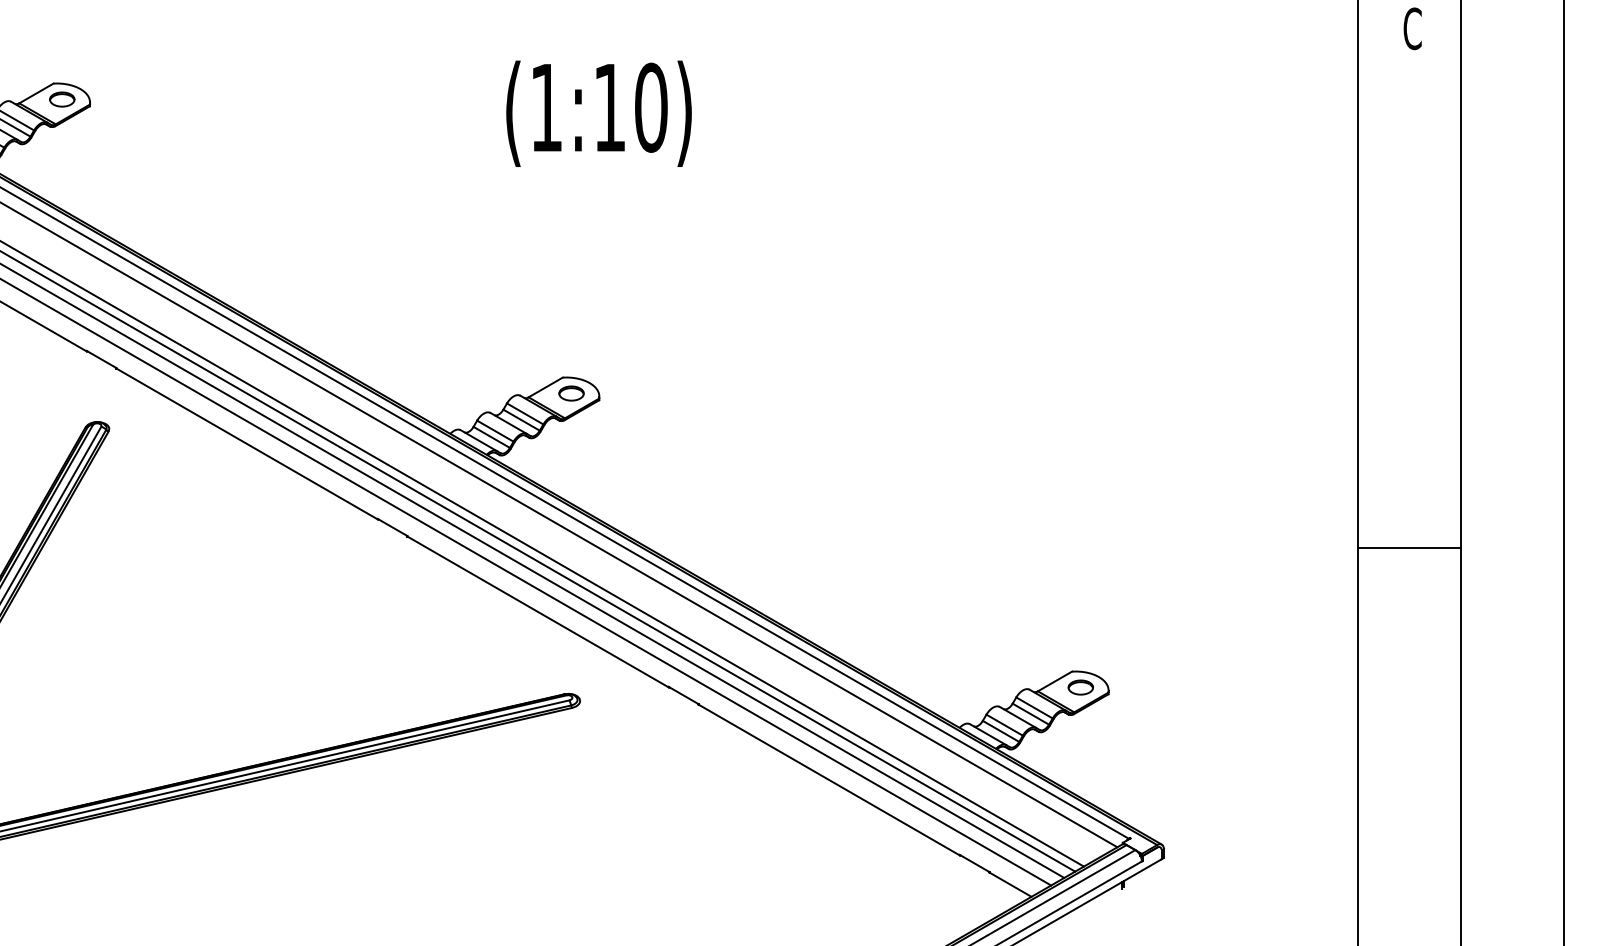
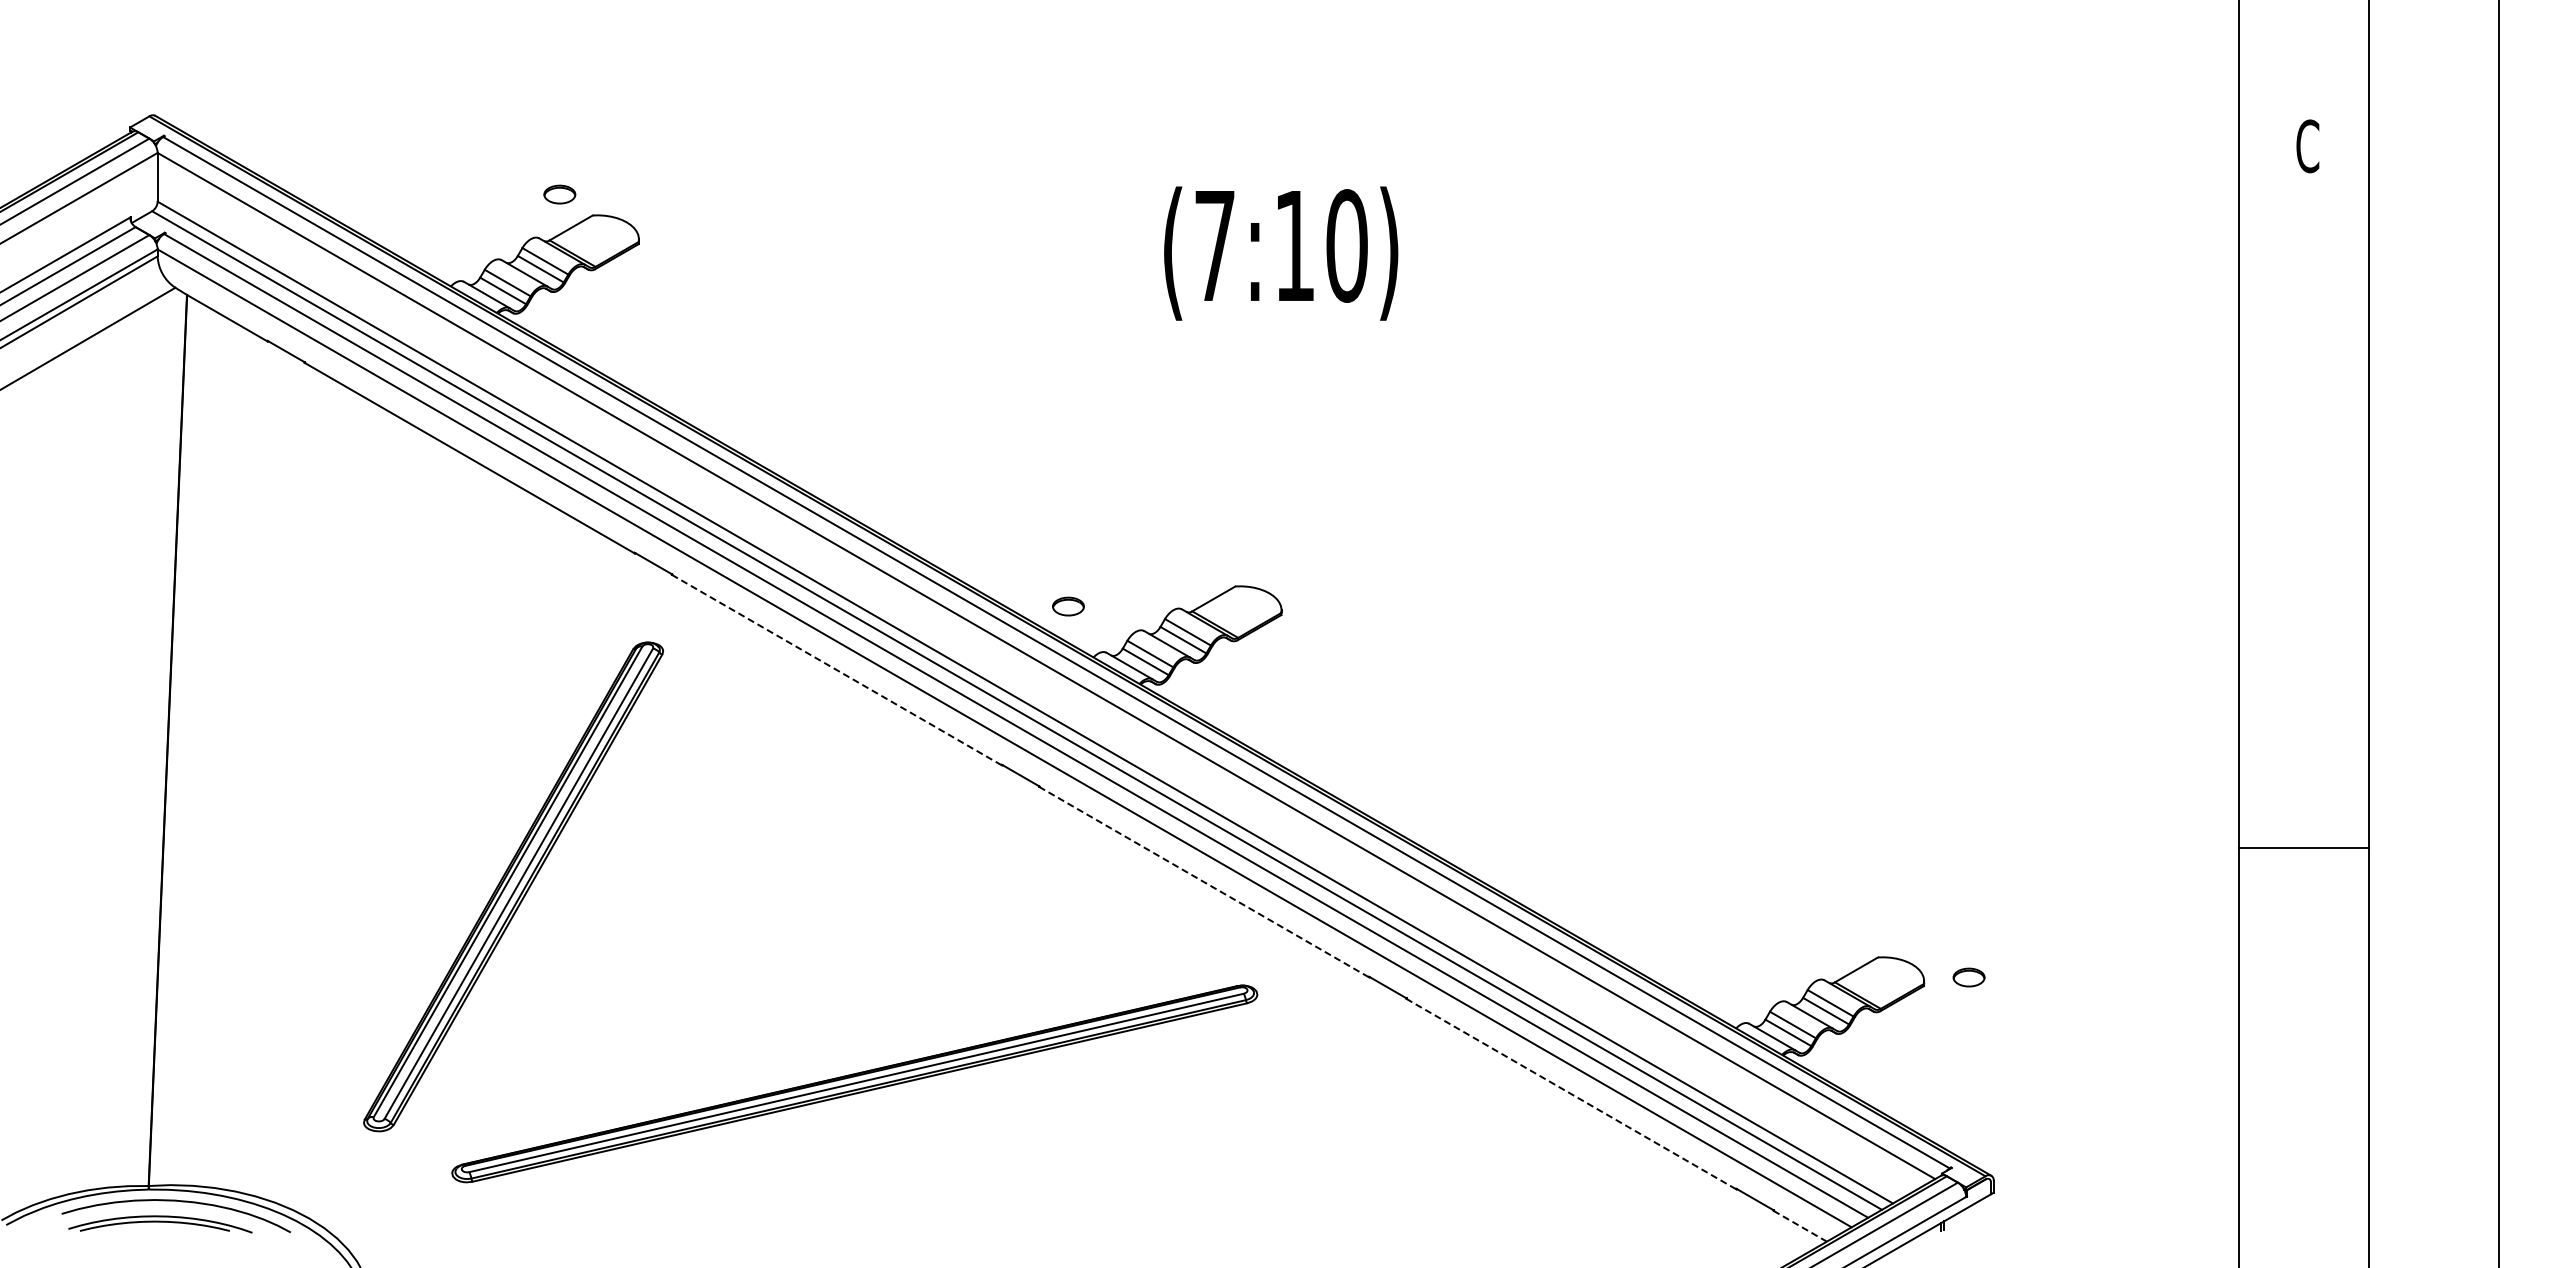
part: (61, 99) -> (559, 194), moved
text: (546, 107) -> (1214, 245), (1:10) -> (7:10)
part: (571, 393) -> (1068, 606), moved
line: (247, 444) -> (837, 670), solid -> dashed
line: (1409, 548) -> (2303, 848), moved
line: (538, 612) -> (1204, 882), solid -> dashed
part: (1080, 687) -> (1968, 977), moved
line: (829, 780) -> (1571, 1094), solid -> dashed
line: (1010, 884) -> (1800, 1226), solid -> dashed

